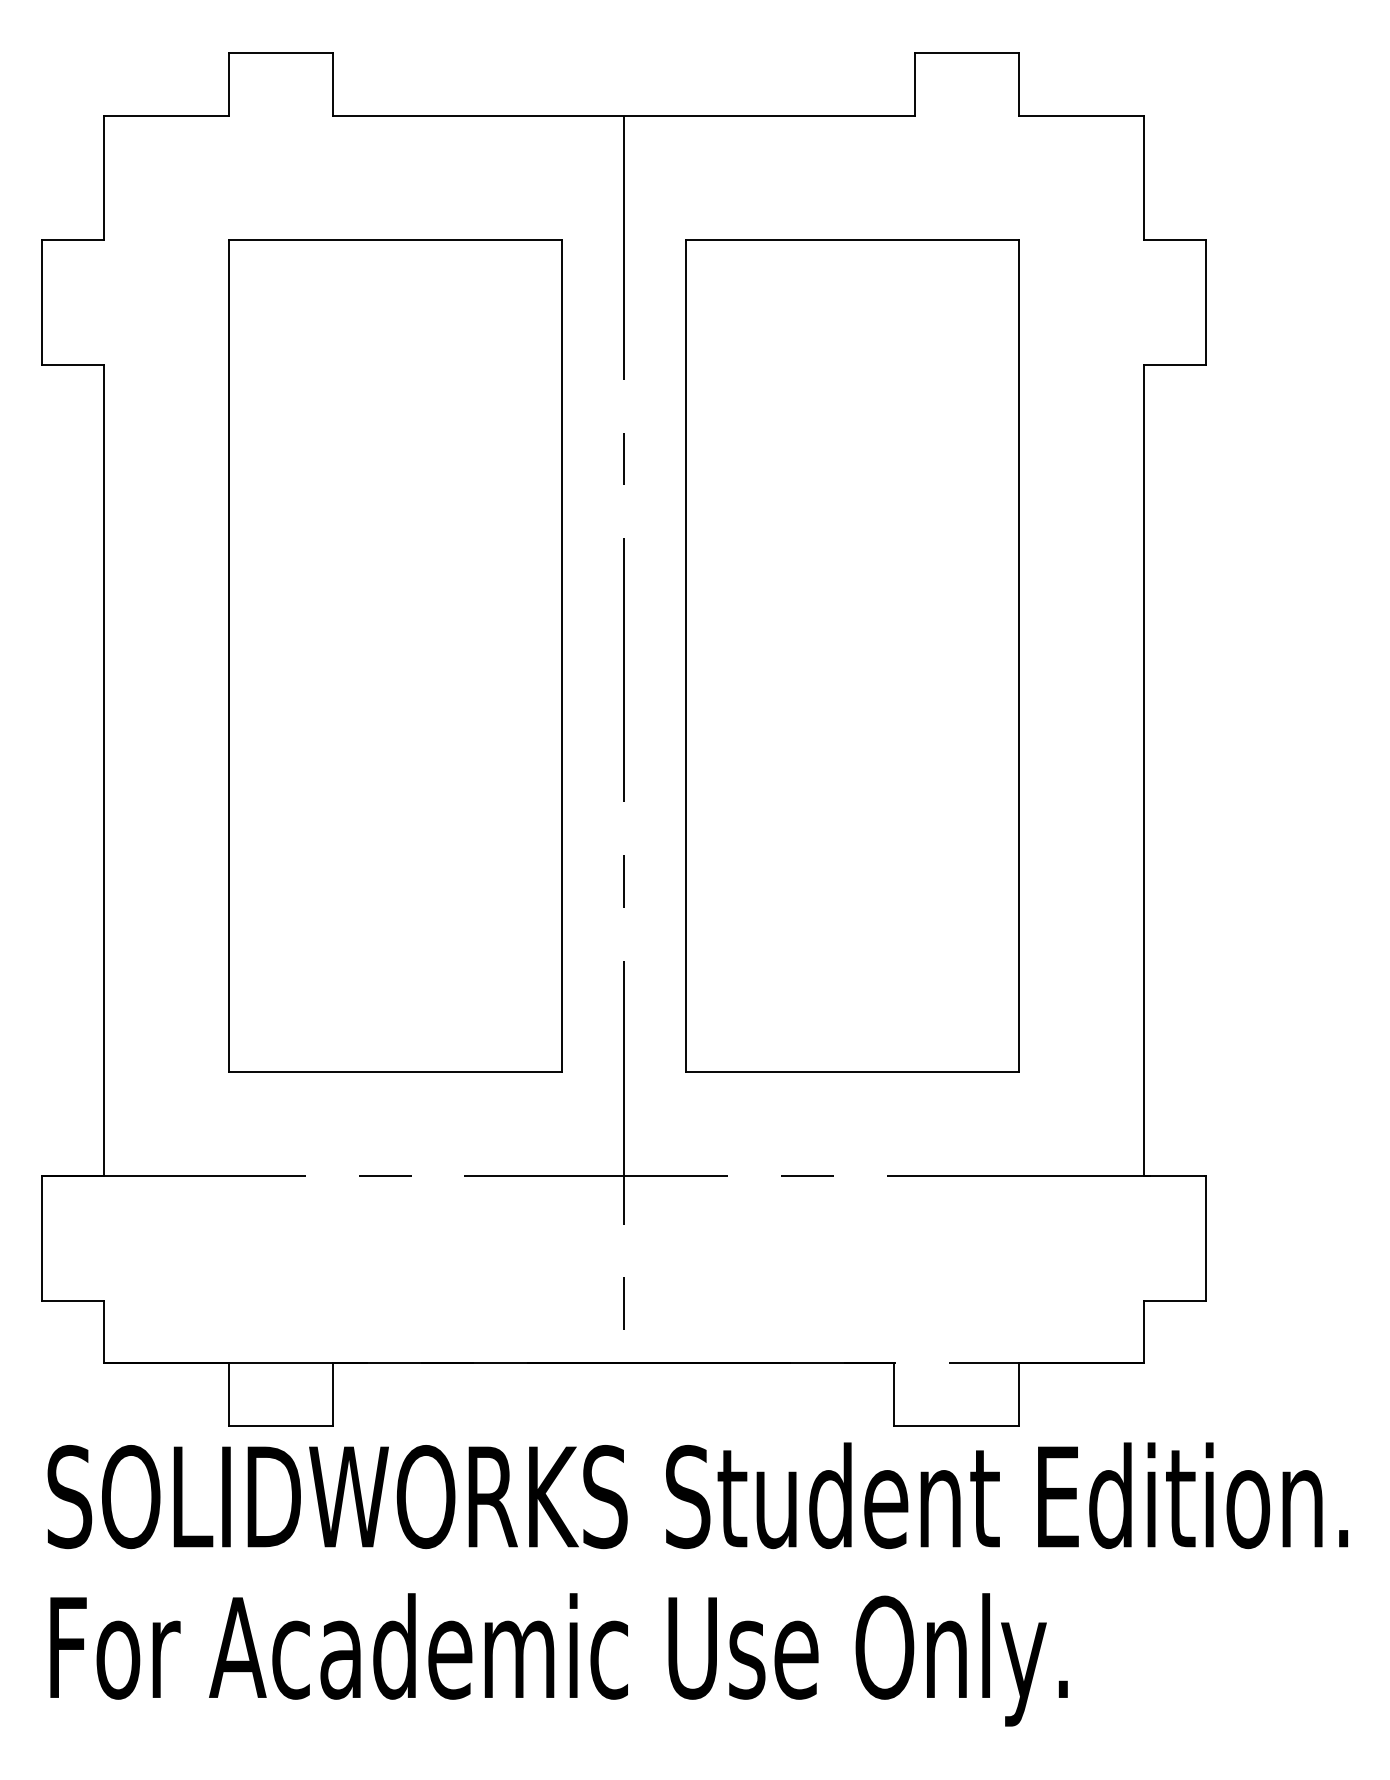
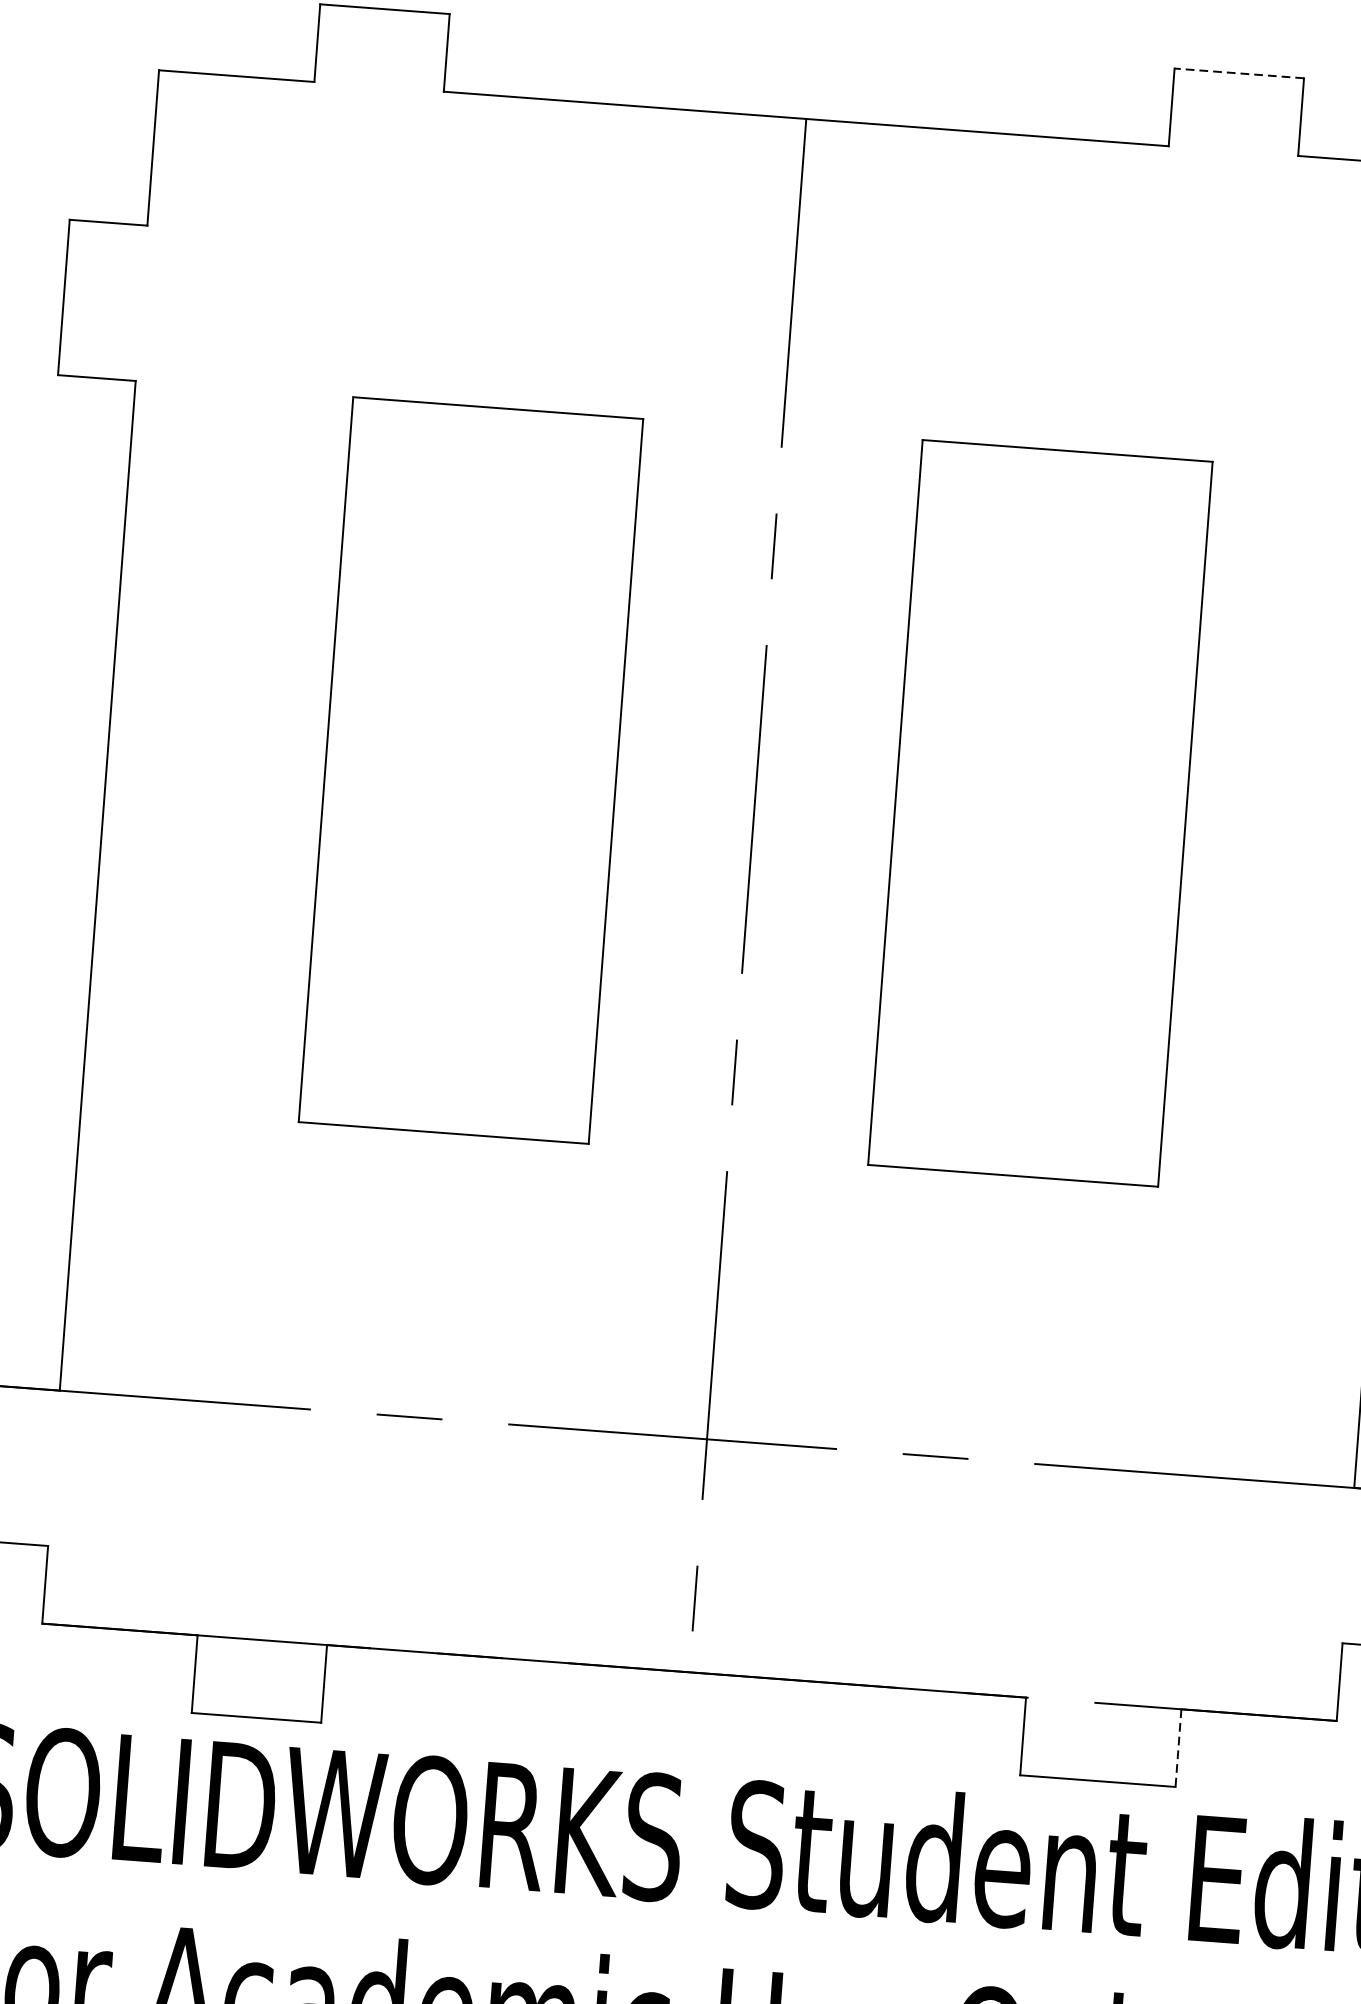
line: (967, 53) -> (1239, 73), solid -> dashed
part: (395, 655) -> (471, 769), size x0.7
part: (852, 655) -> (1040, 812), size x0.7
line: (1019, 1394) -> (1179, 1748), solid -> dashed

